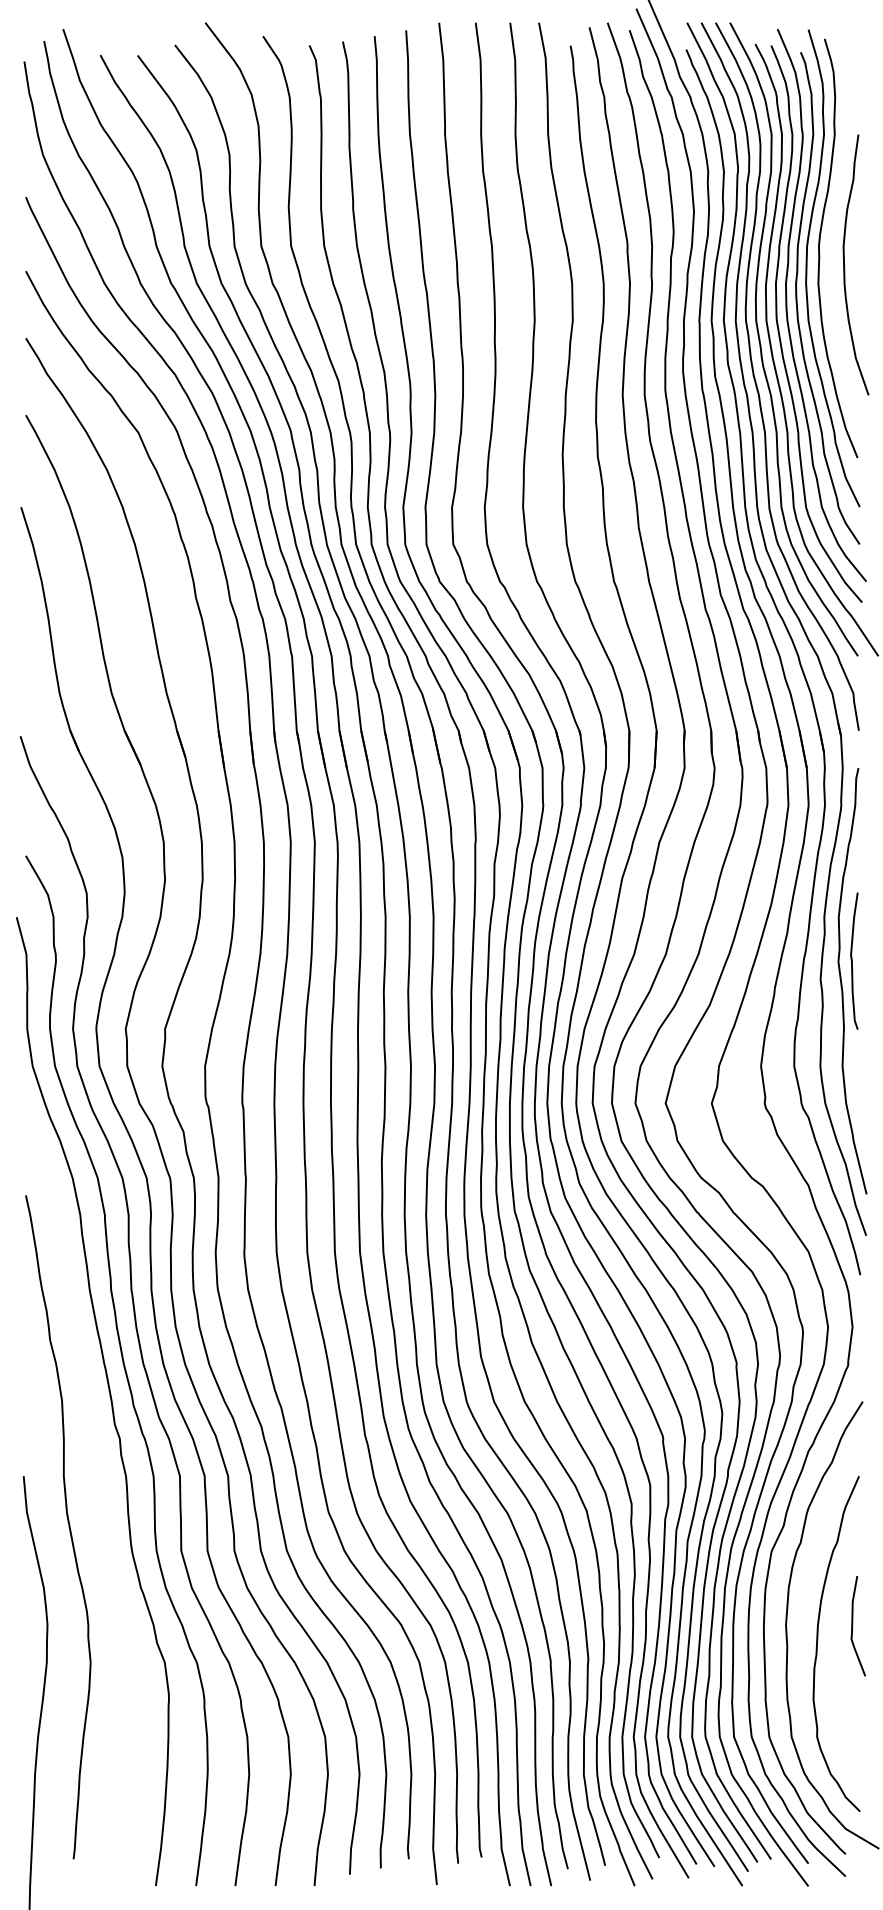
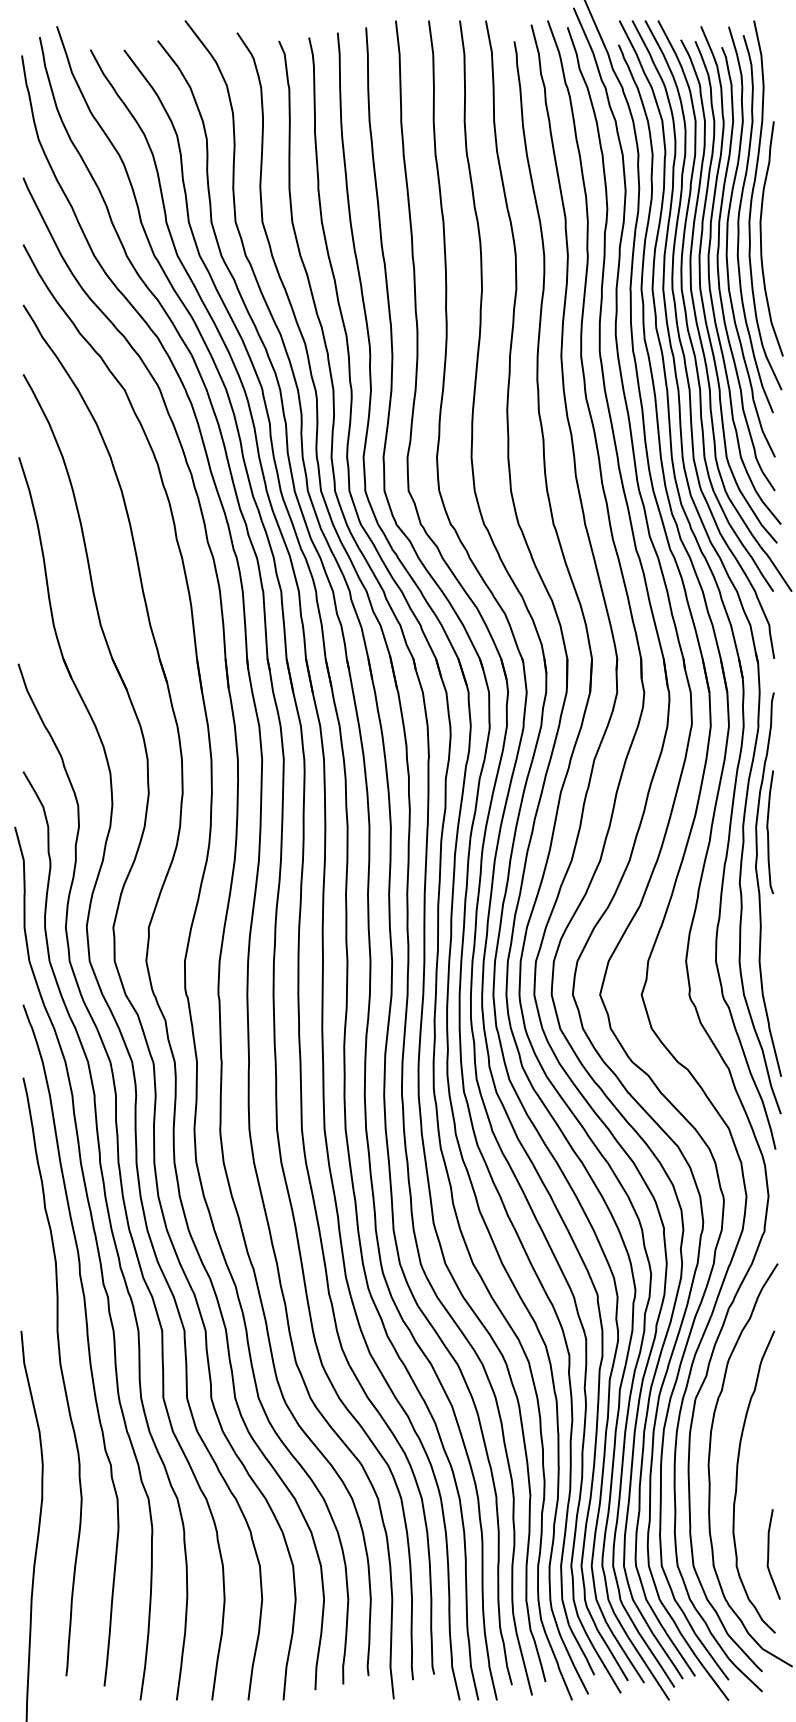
curve: (834, 225) -> (752, 203), added
curve: (852, 960) -> (768, 831), moved
curve: (96, 1487) -> (86, 1341), added
curve: (853, 1626) -> (769, 1554), moved

